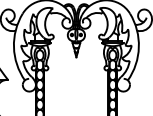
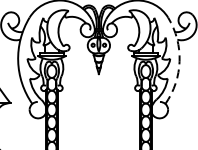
arc: (138, 47) -> (179, 61), solid -> dashed

